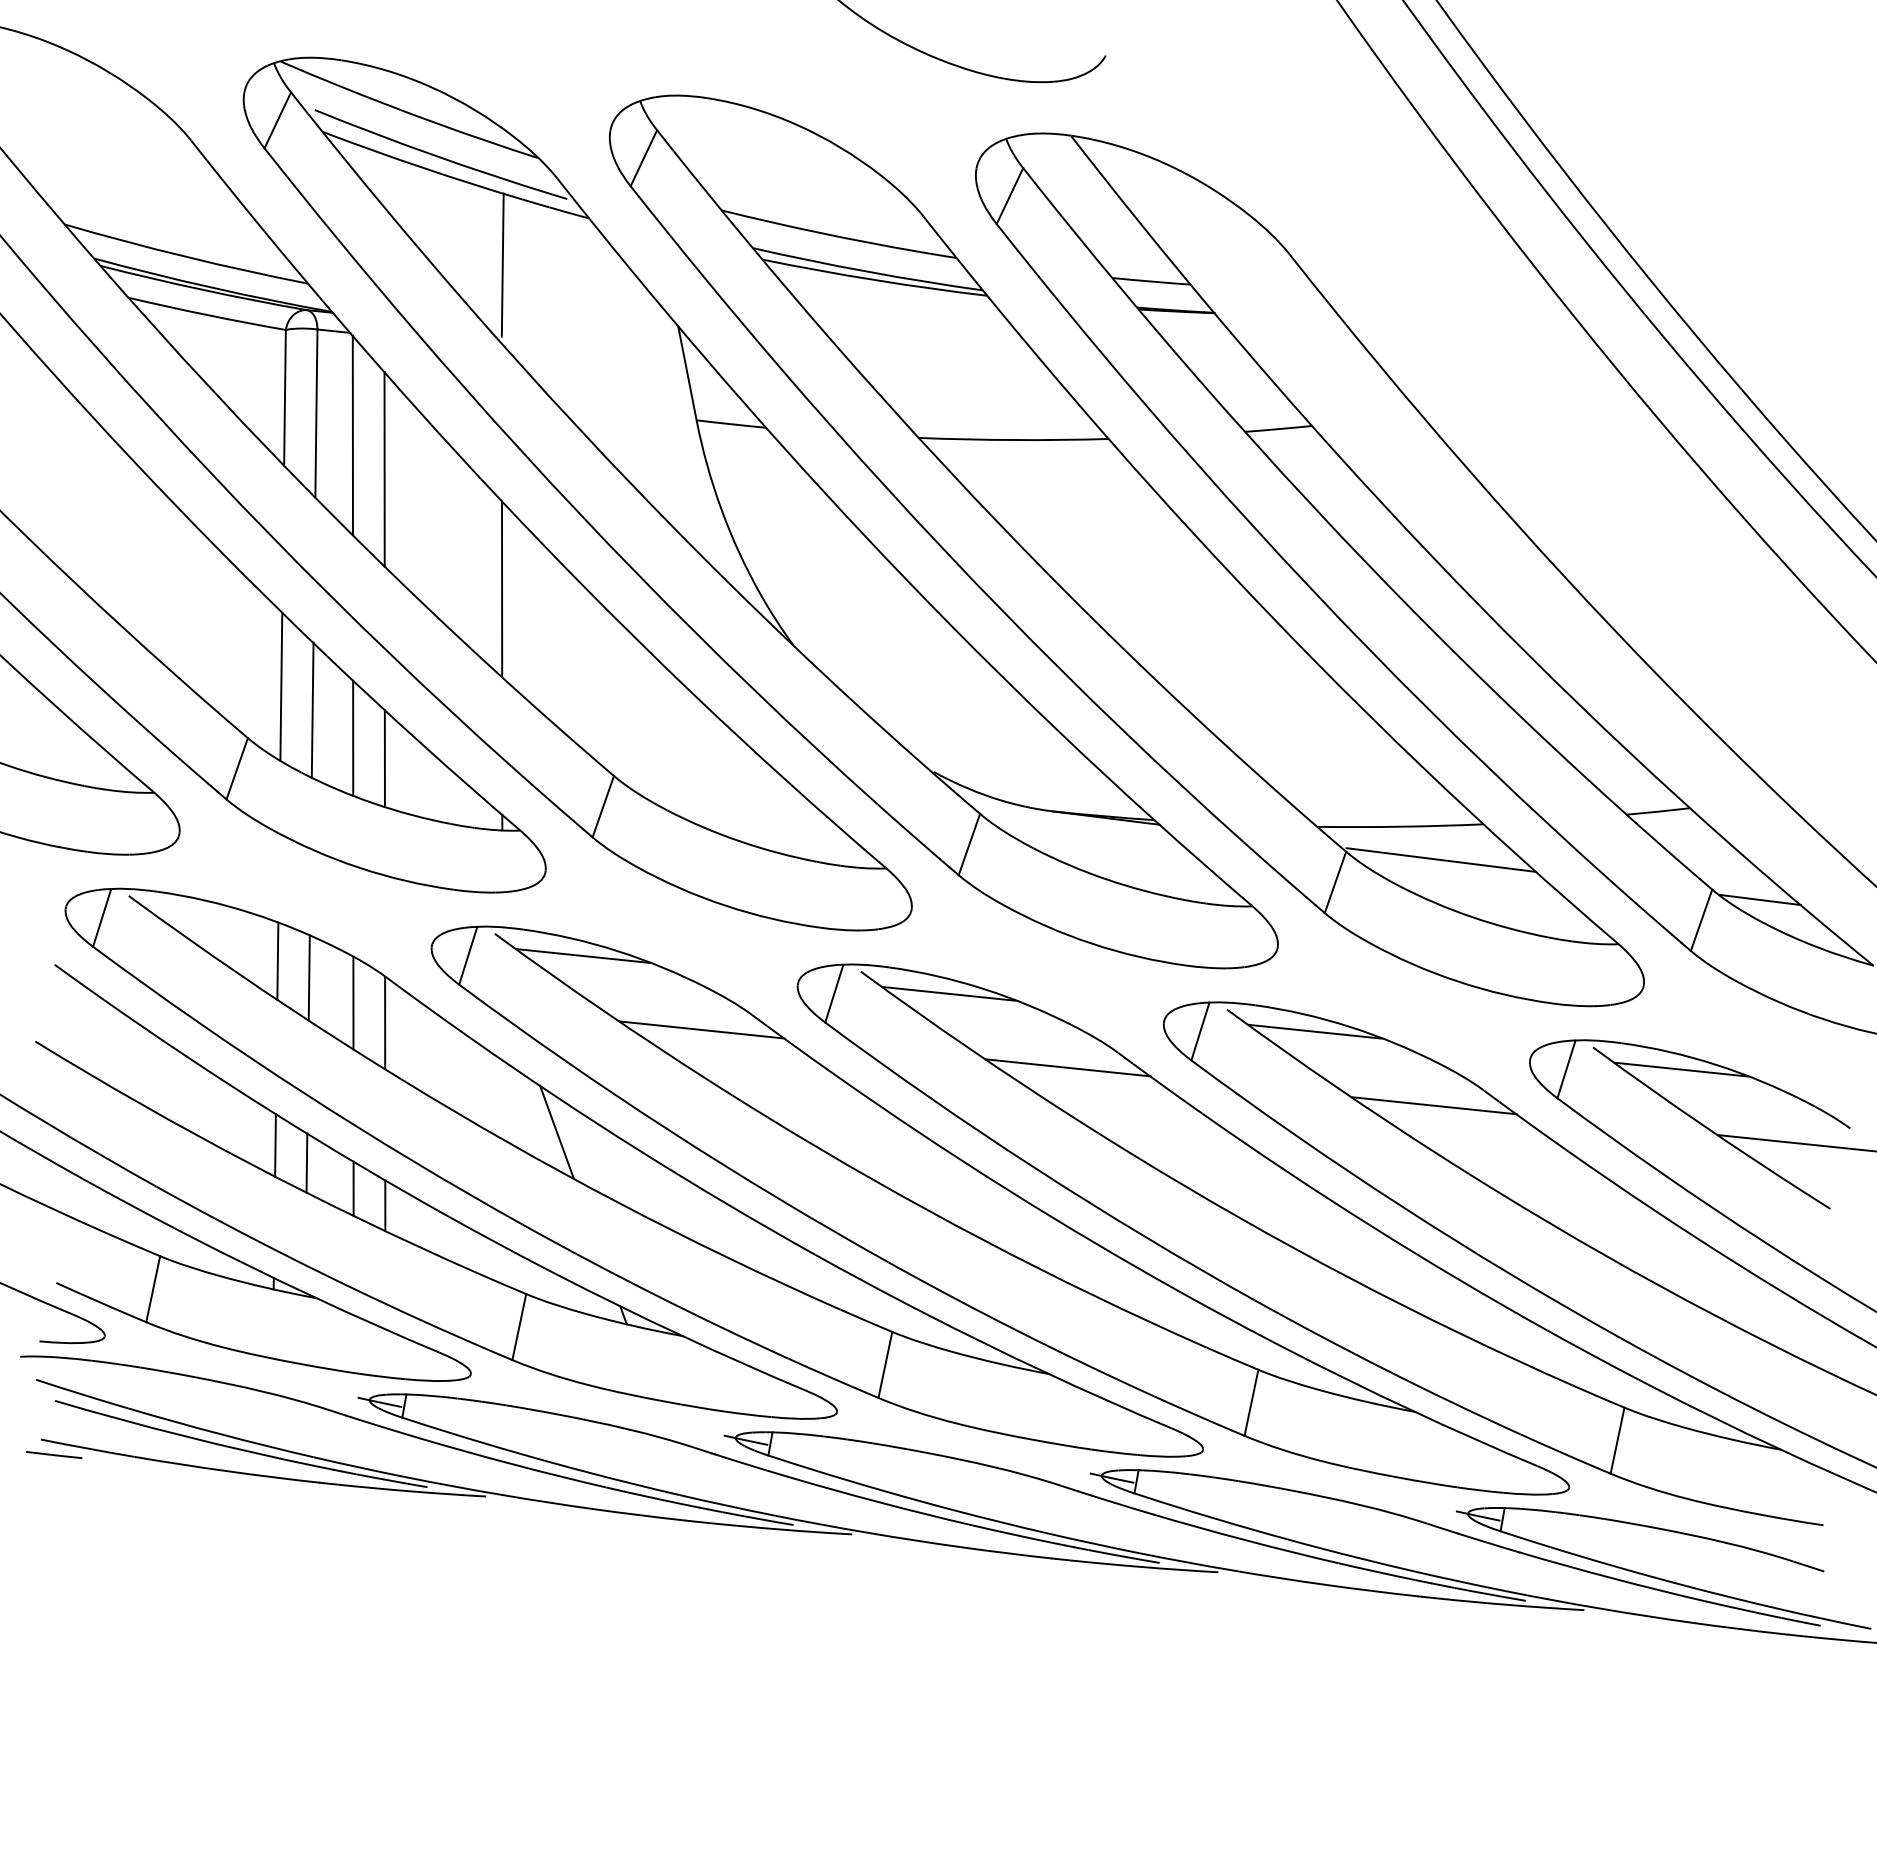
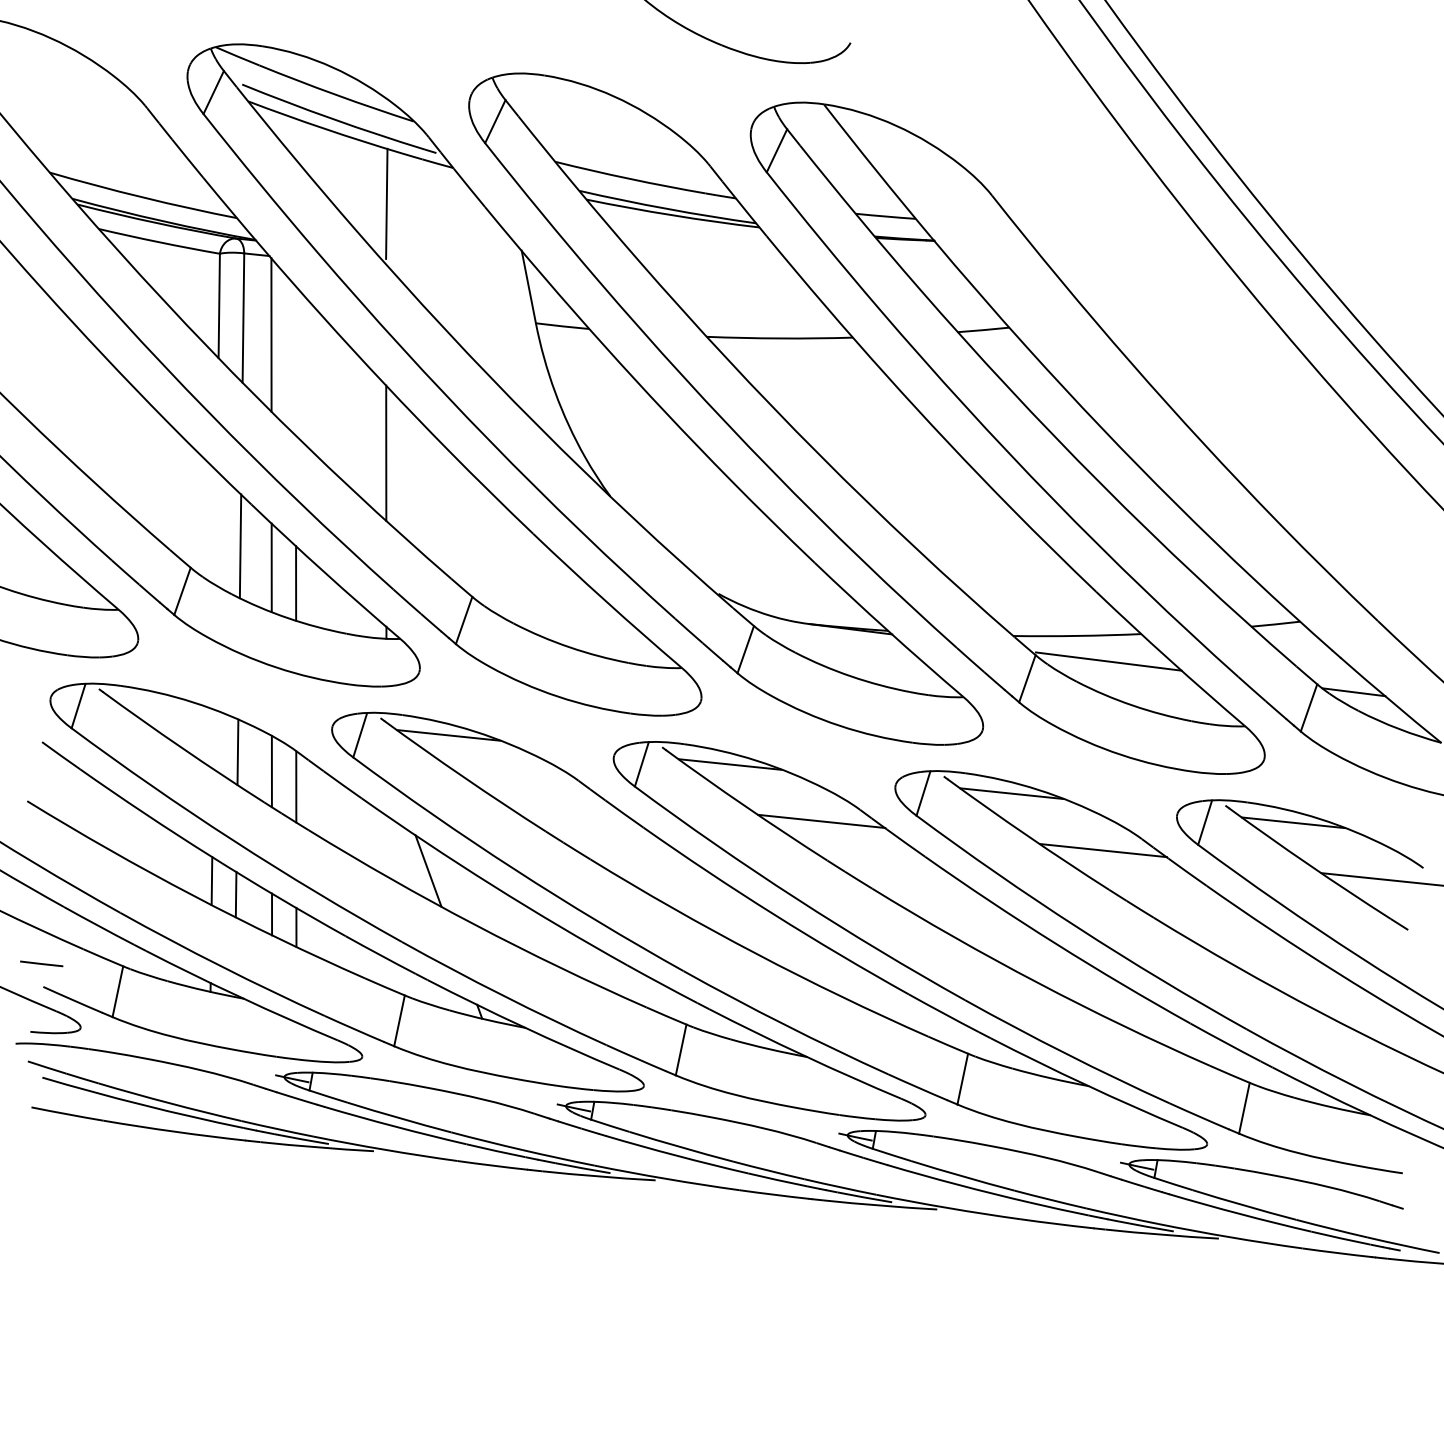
line: (384, 468) -> (295, 360), removed
line: (281, 686) -> (216, 528), removed
line: (277, 961) -> (213, 739), removed
line: (701, 1029) -> (539, 791), removed
line: (54, 1454) -> (41, 963), moved

